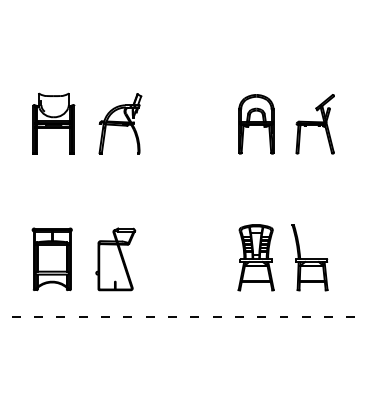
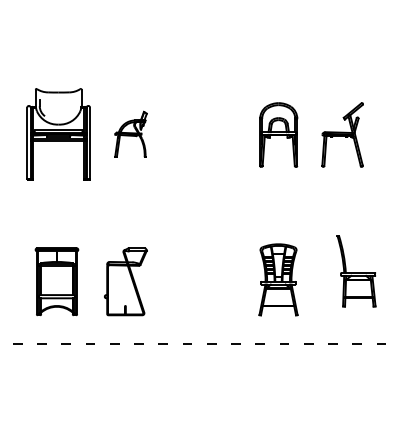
part: (53, 123) -> (58, 134), size x1.4
part: (120, 123) -> (131, 134), size x0.7
part: (309, 257) -> (355, 271), moved

